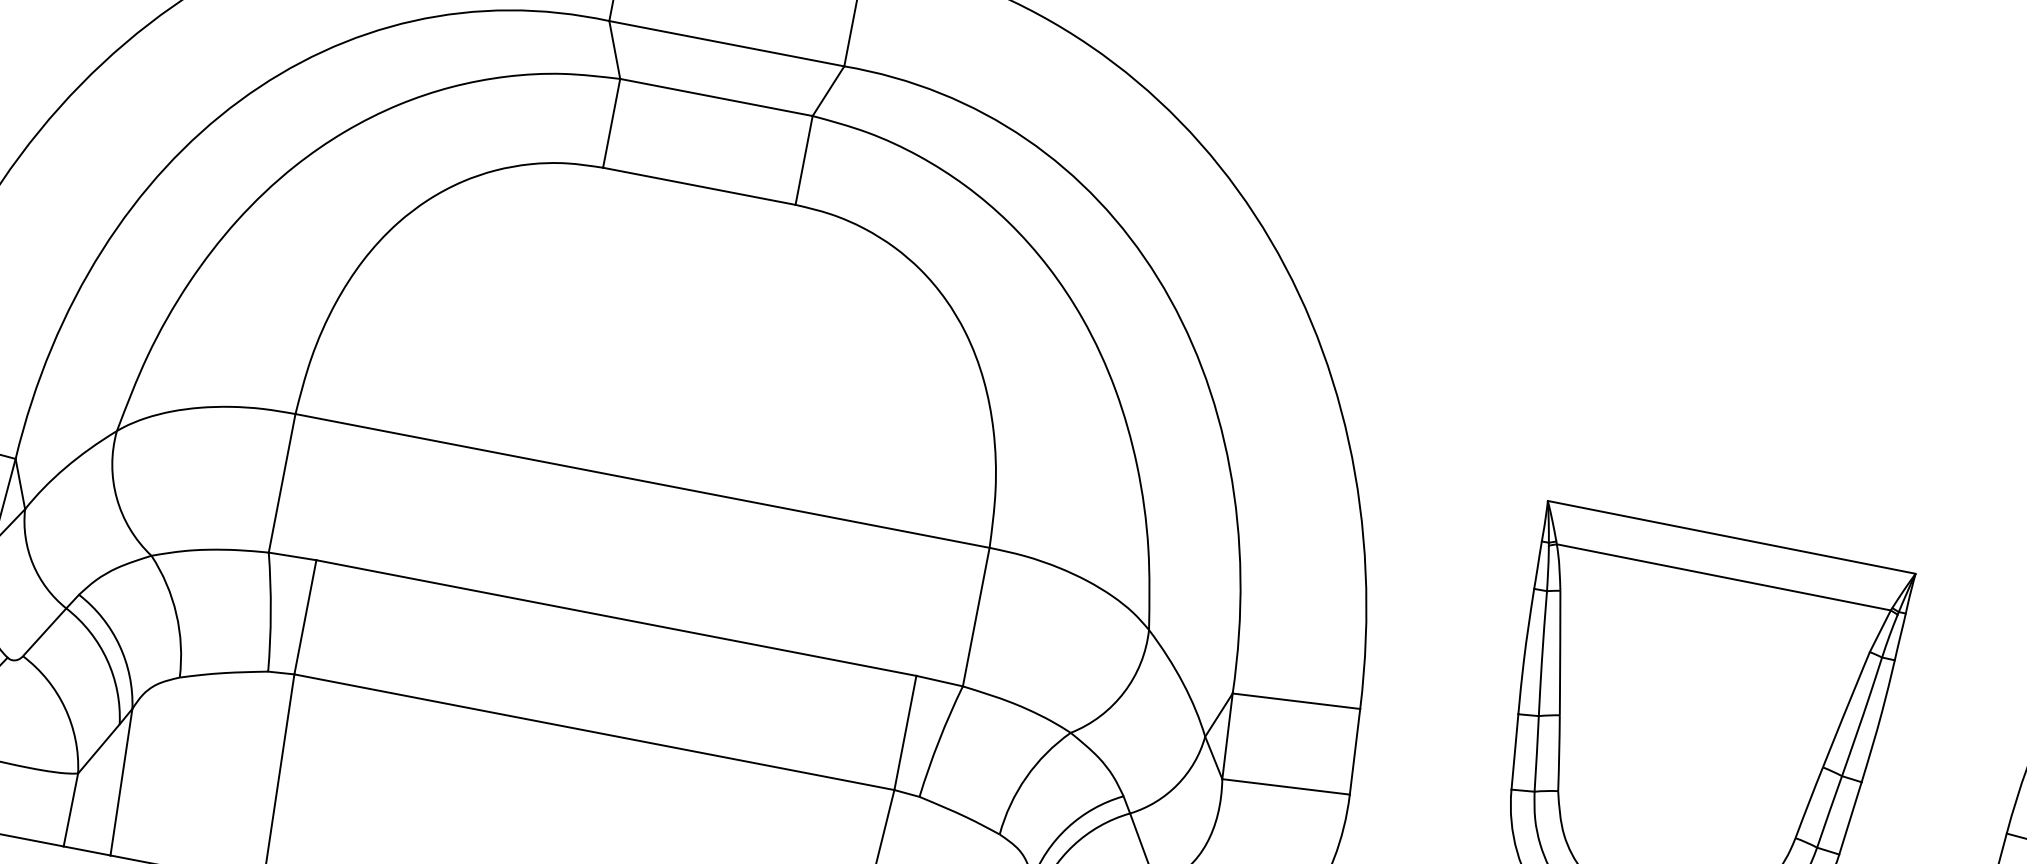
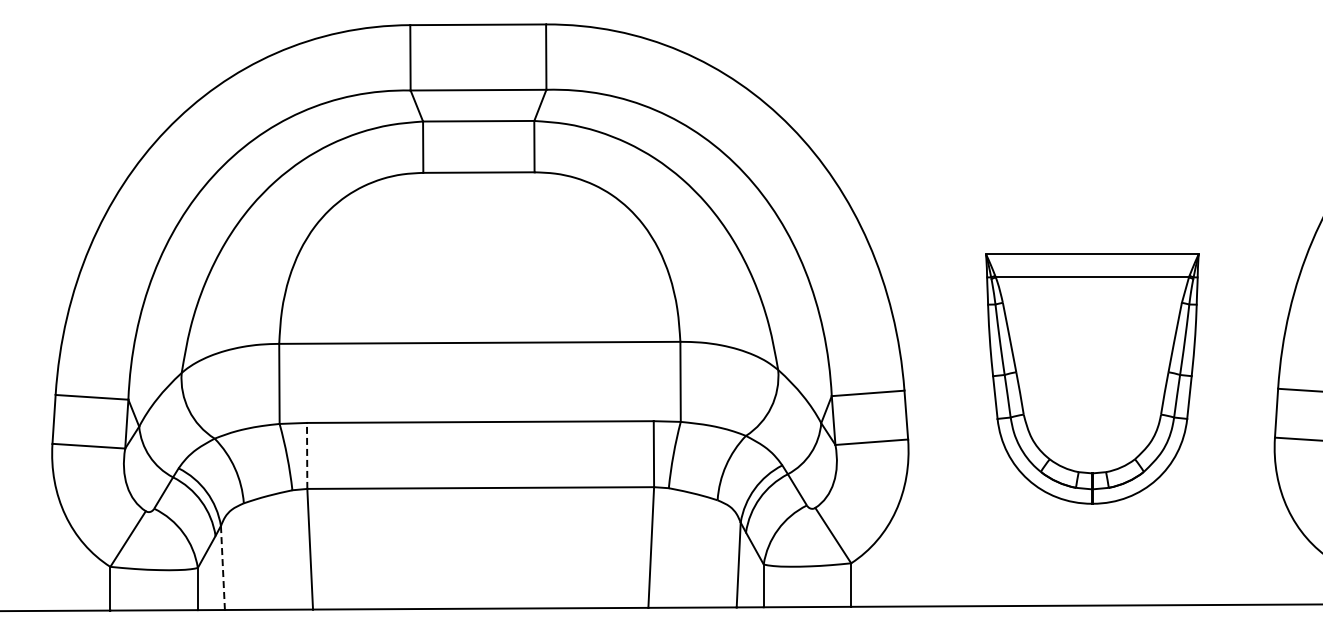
line: (306, 616) -> (307, 455), solid -> dashed
line: (120, 781) -> (222, 567), solid -> dashed

